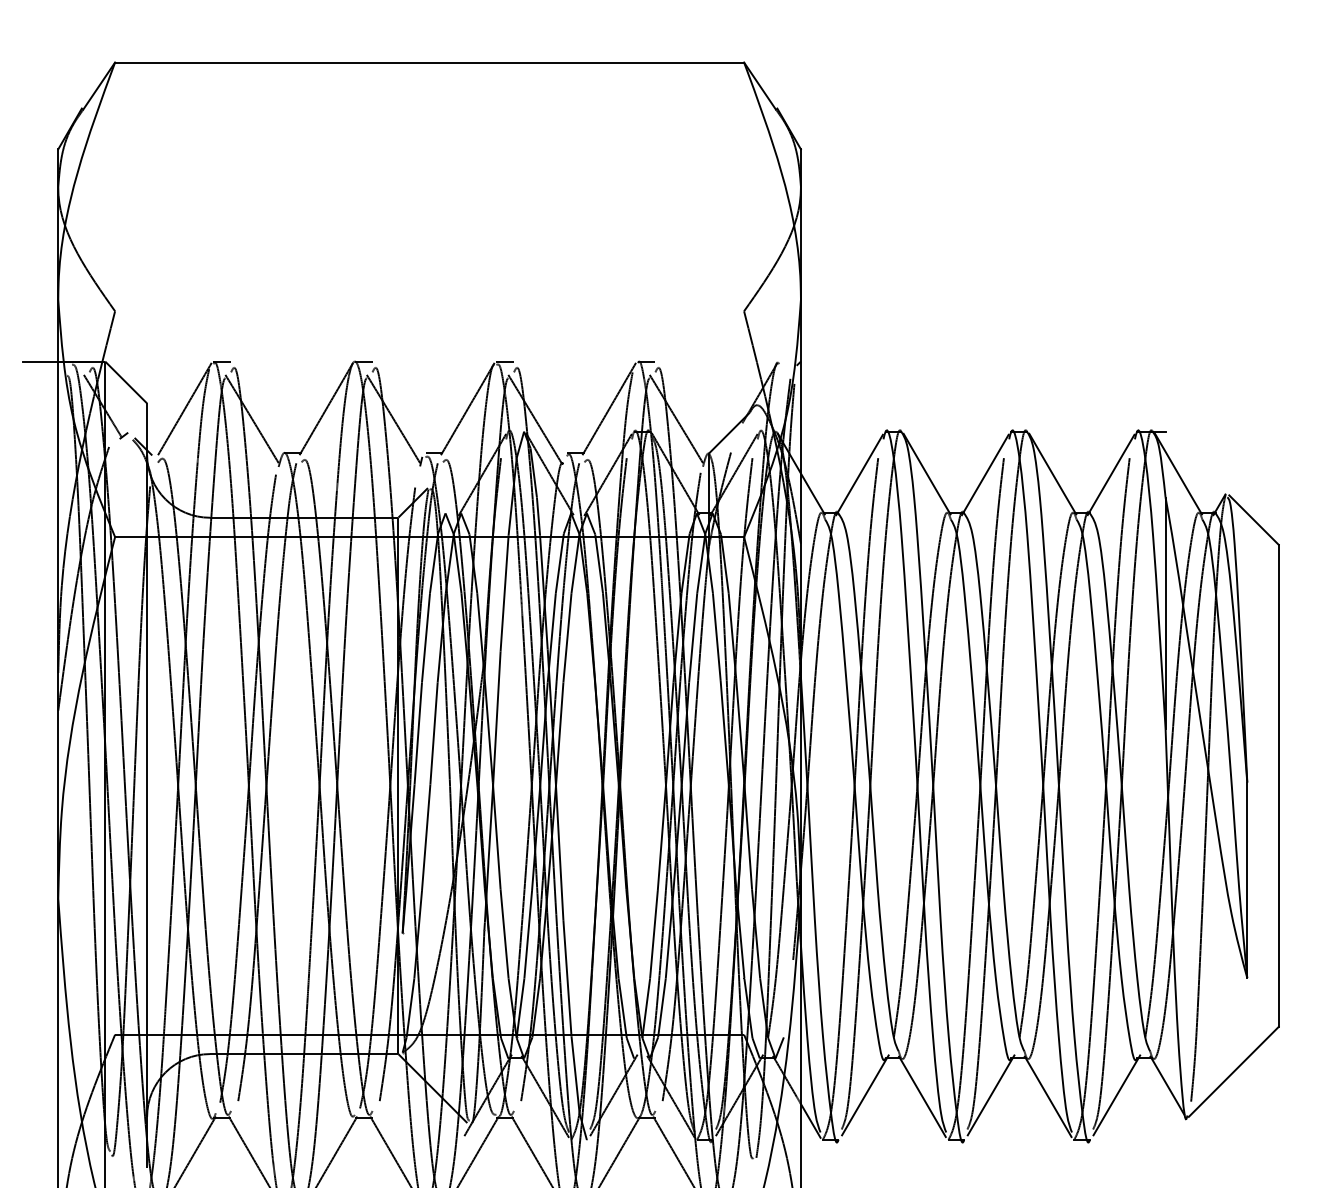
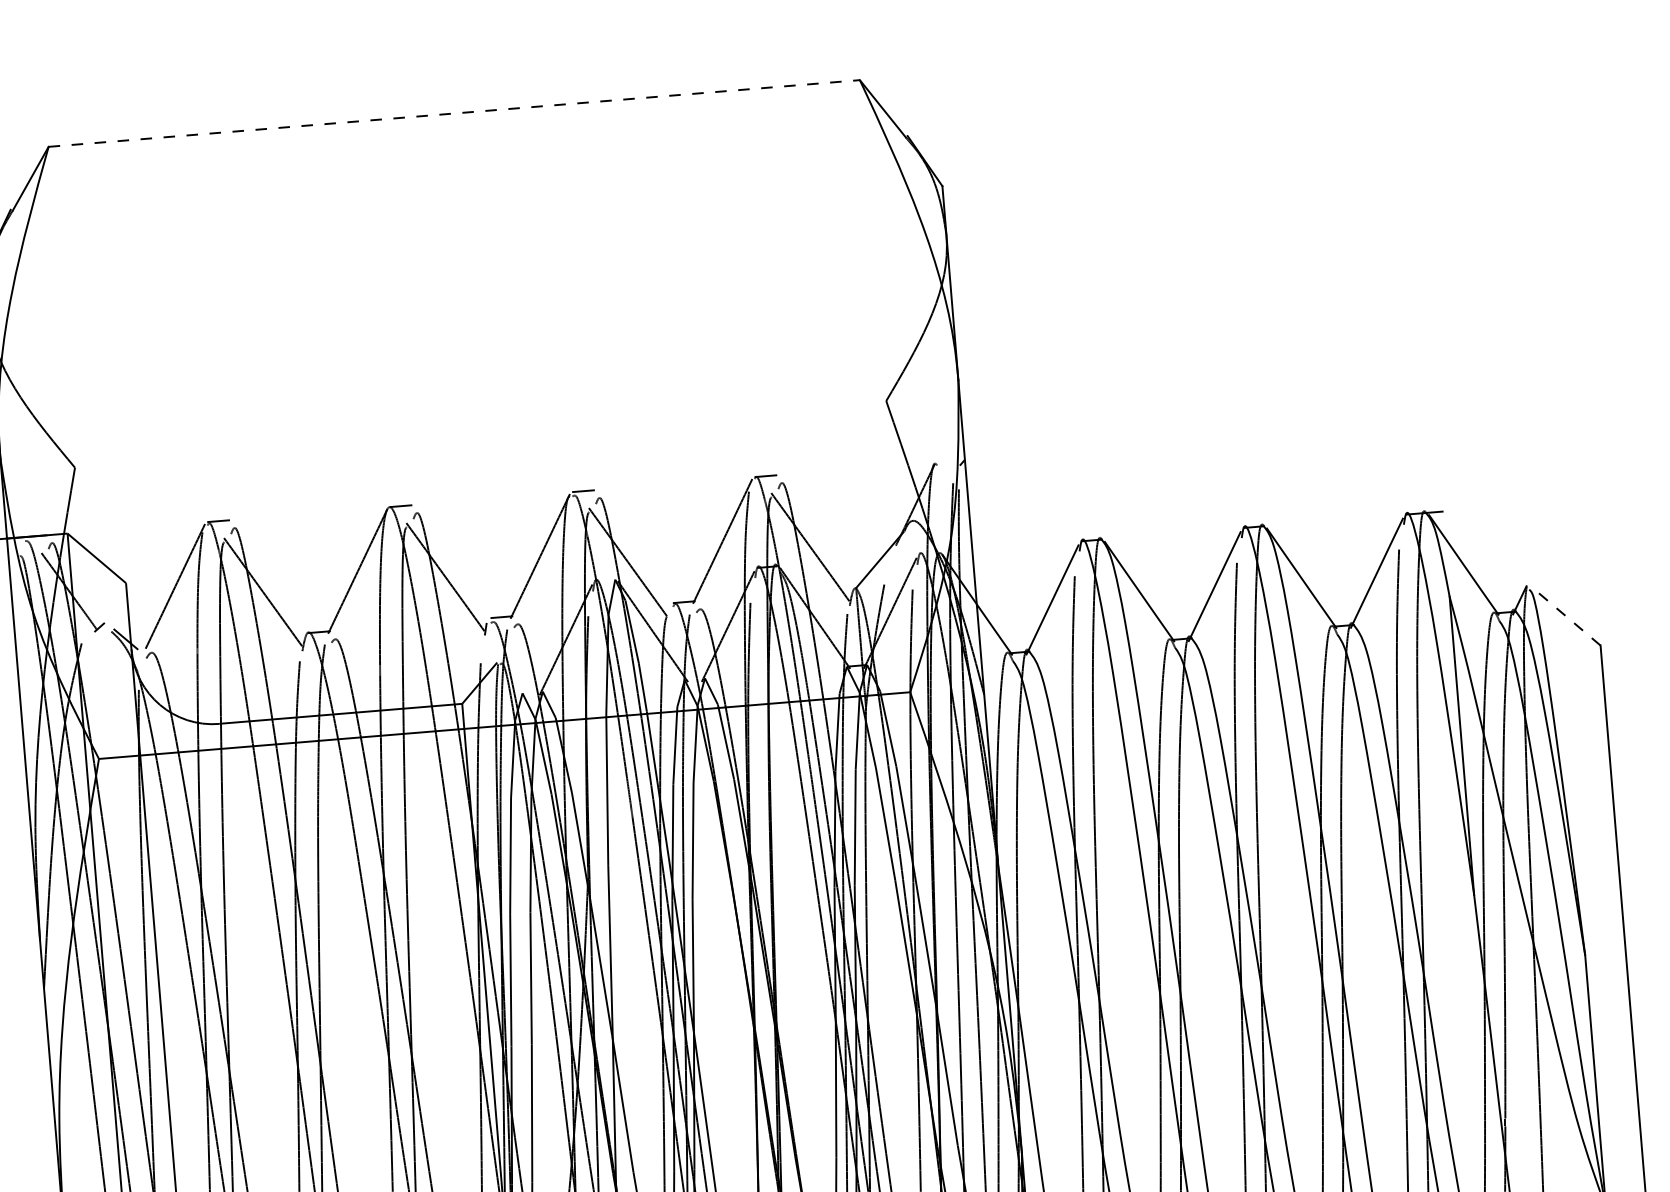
line: (430, 62) -> (455, 113), solid -> dashed
line: (1254, 520) -> (1566, 616), solid -> dashed

